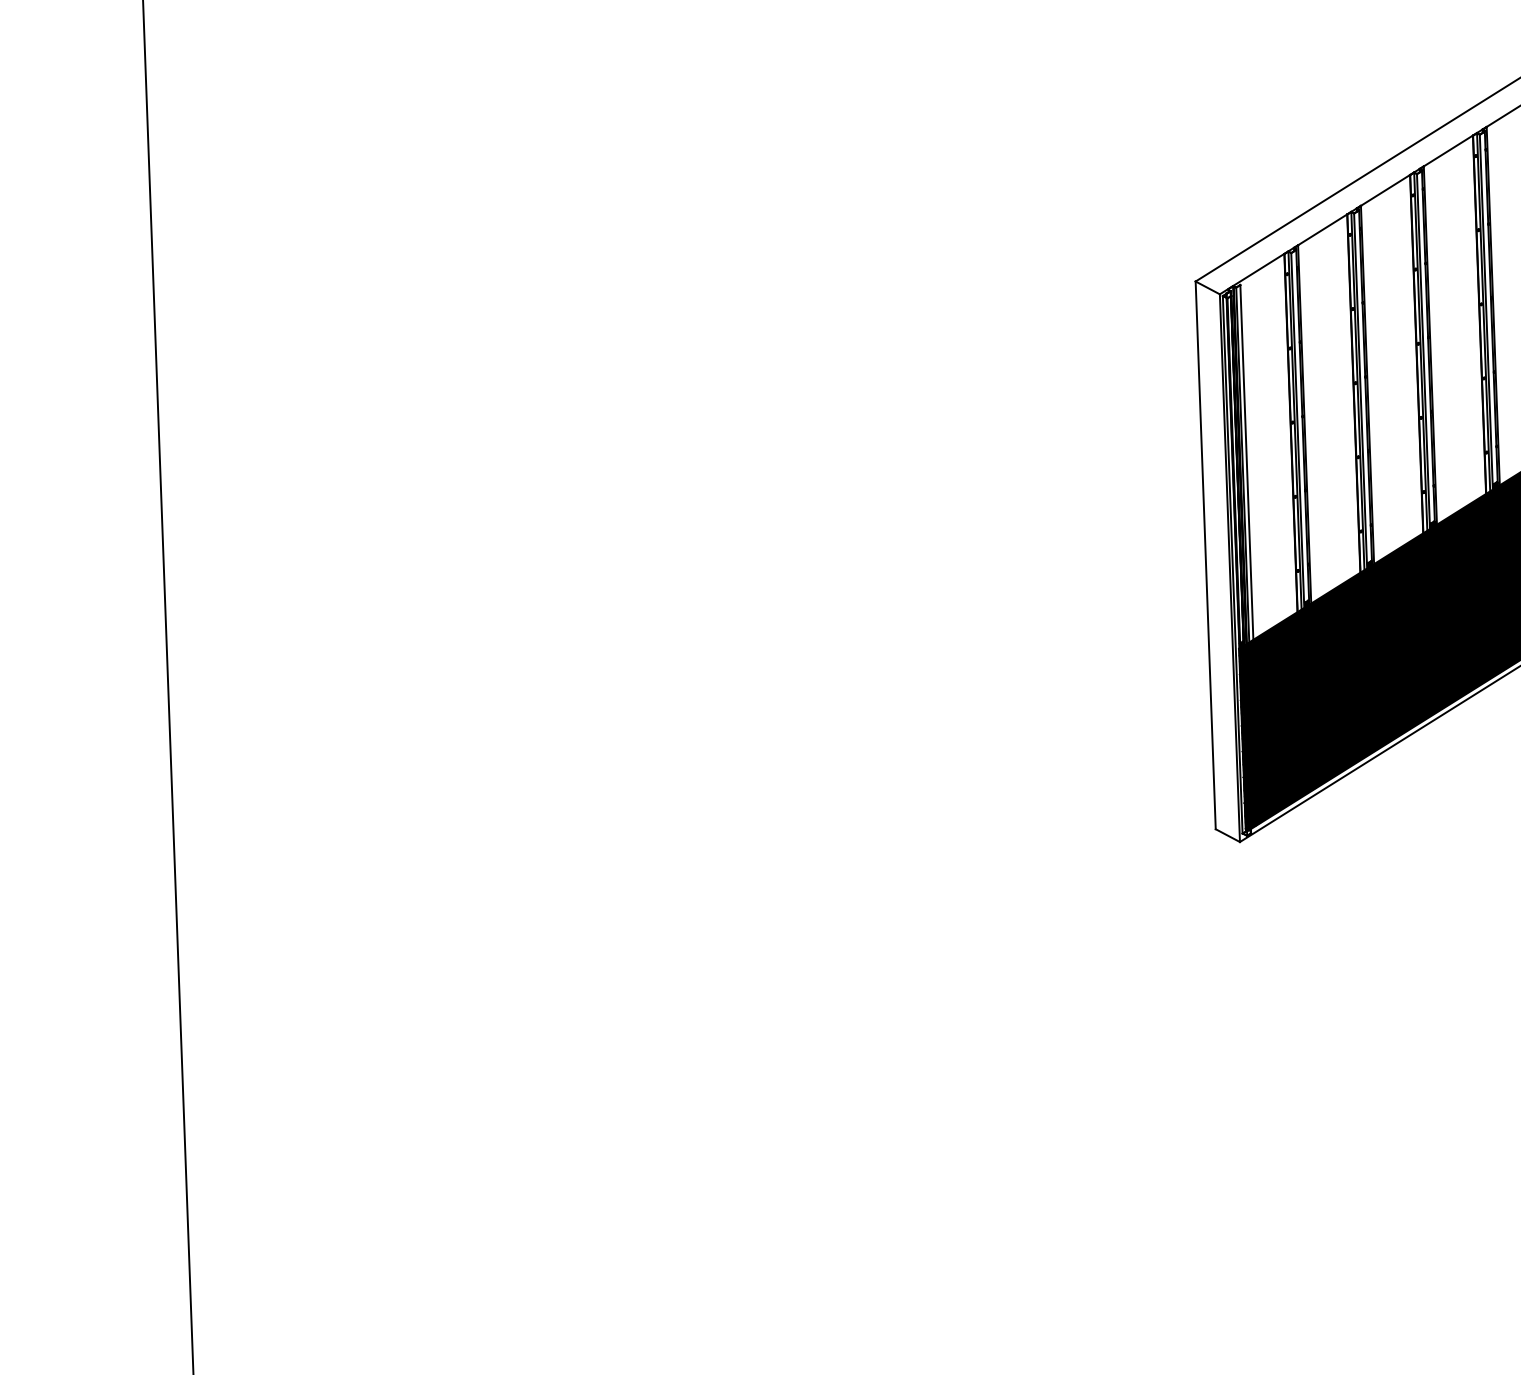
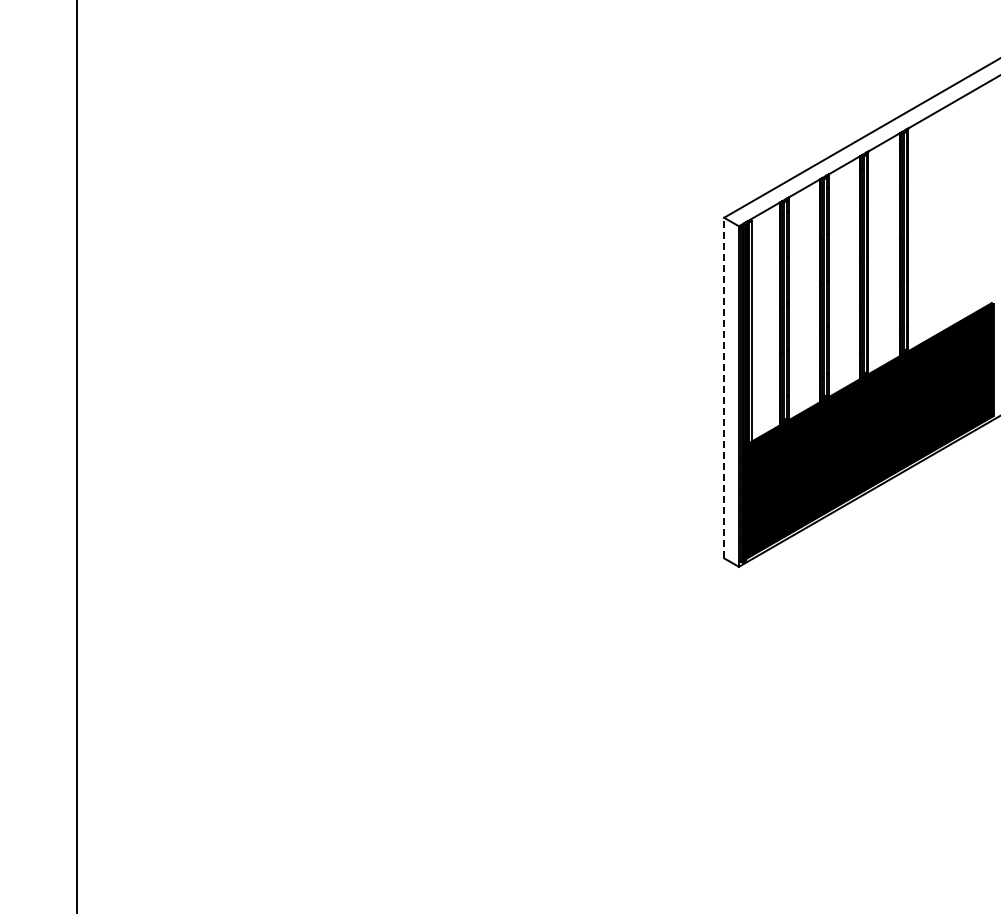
line: (1206, 554) -> (724, 387), solid -> dashed

